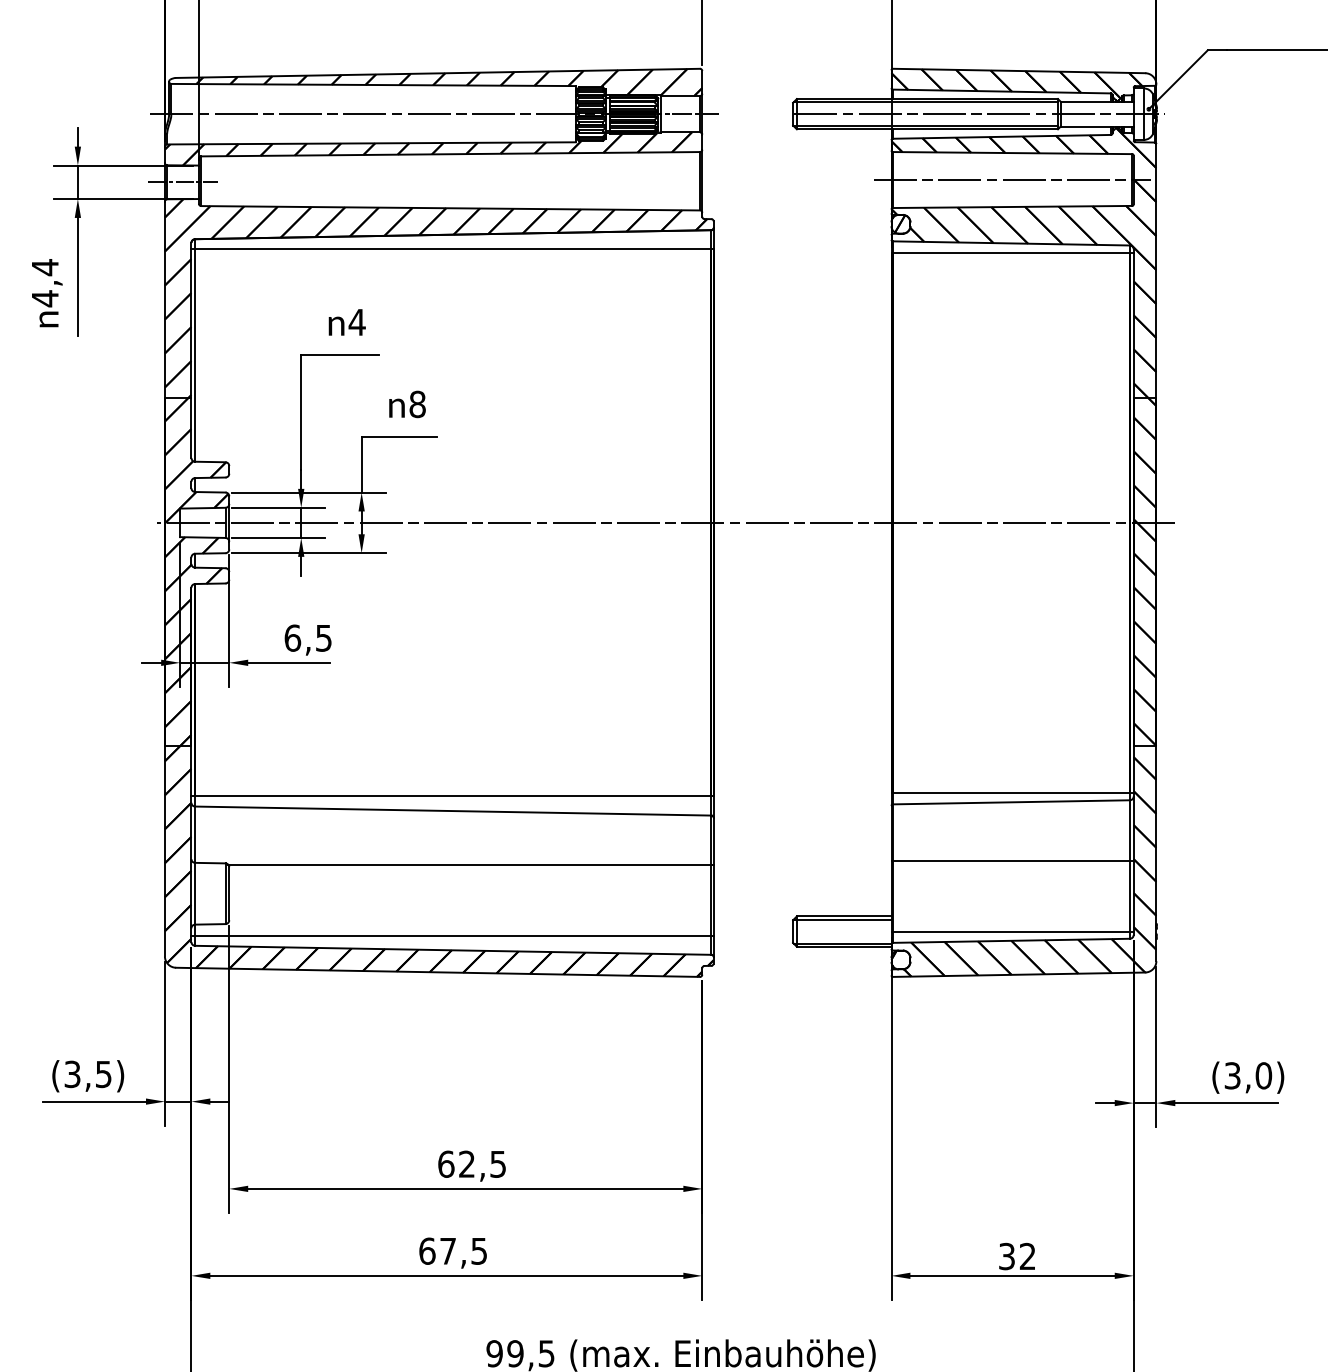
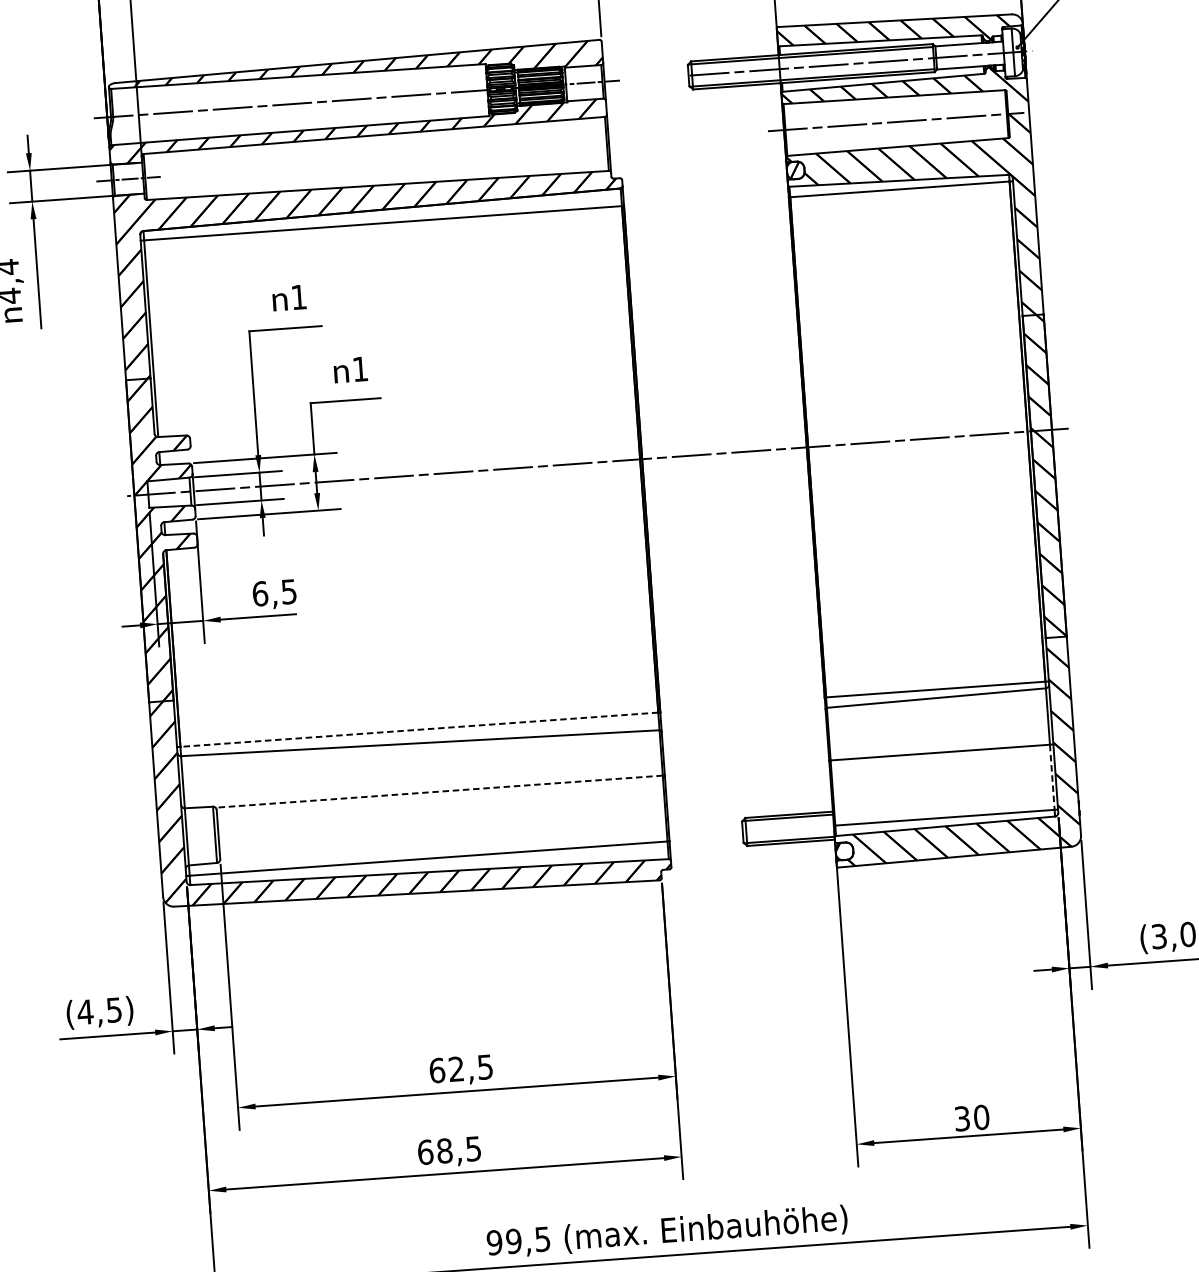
text: (356, 322) -> (298, 297), 4 -> 1
text: (417, 404) -> (360, 369), 8 -> 1
line: (452, 796) -> (418, 729), solid -> dashed
line: (469, 864) -> (438, 791), solid -> dashed
line: (1129, 896) -> (1051, 777), solid -> dashed
text: (72, 1074) -> (85, 1012), (3,5) -> (4,5)
text: (448, 1250) -> (445, 1150), 67,5 -> 68,5
text: (1027, 1256) -> (981, 1117), 32 -> 30

